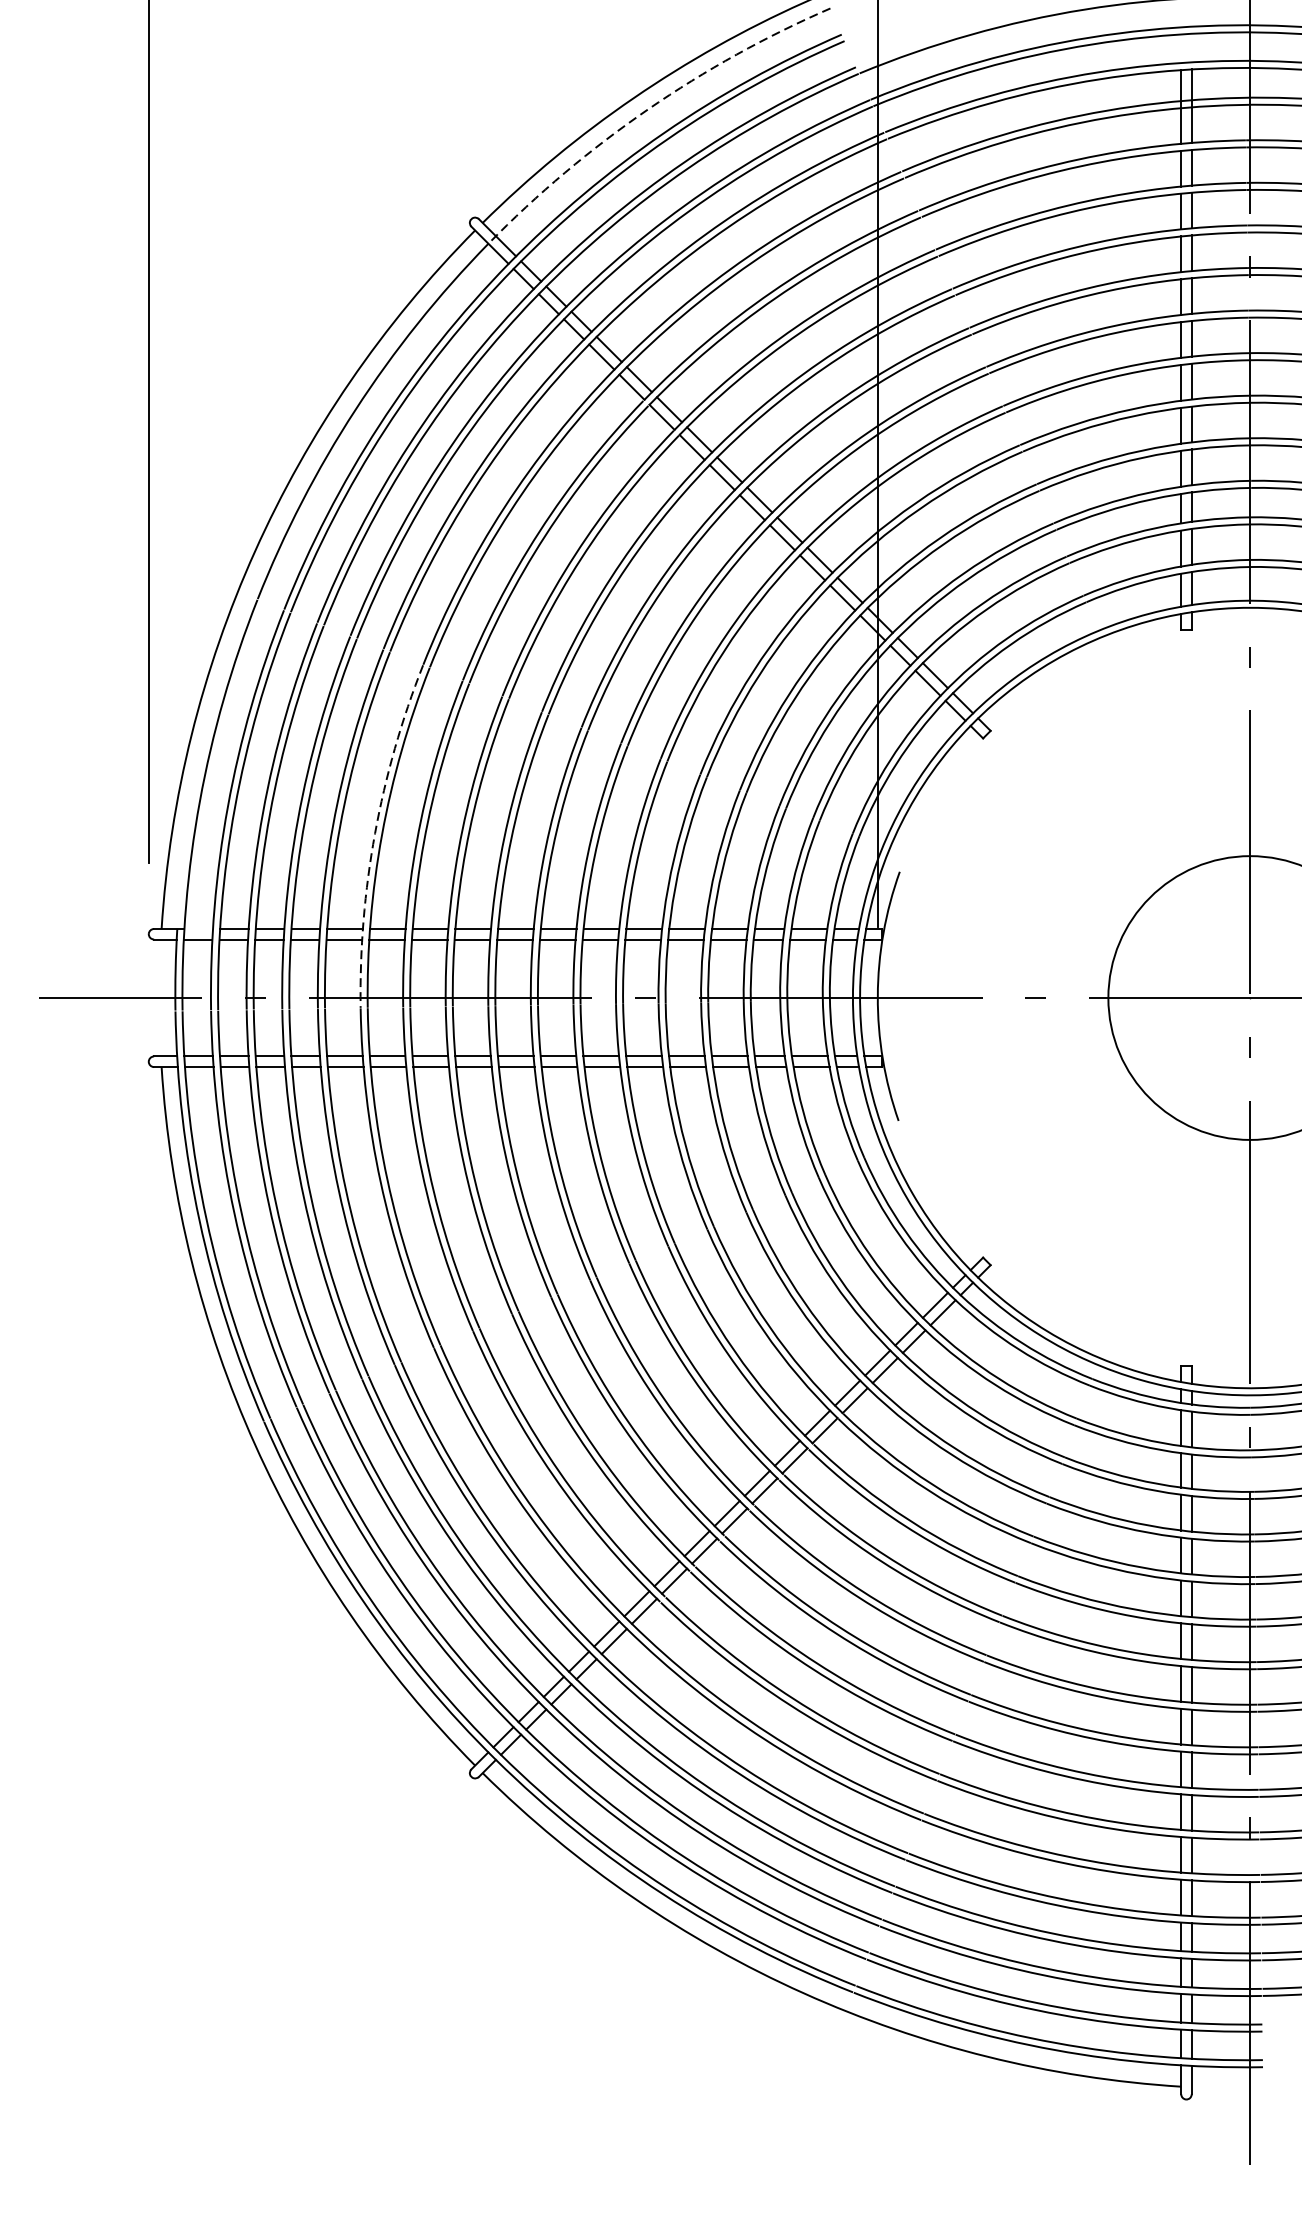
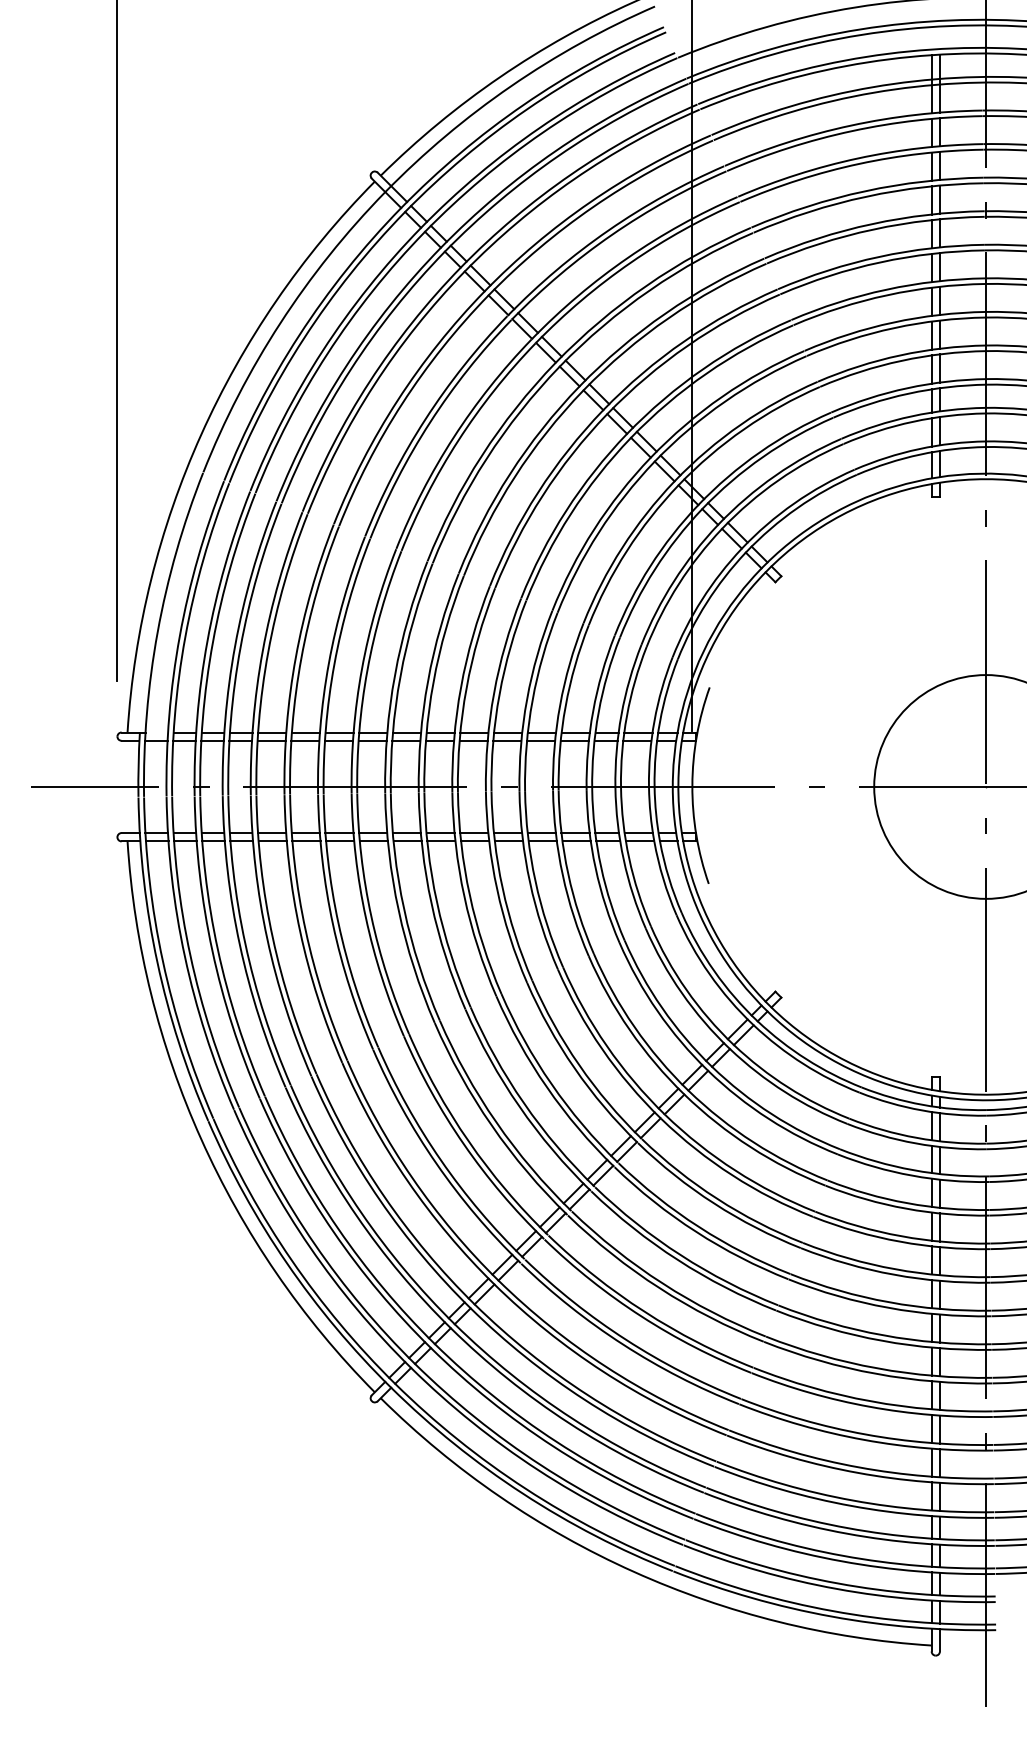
arc: (648, 109) -> (511, 86), dashed -> solid
arc: (374, 833) -> (295, 657), dashed -> solid

